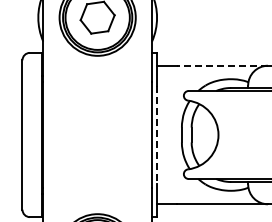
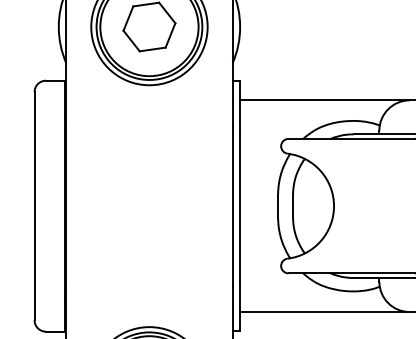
line: (222, 65) -> (340, 99), dashed -> solid
line: (157, 135) -> (240, 206), dashed -> solid

